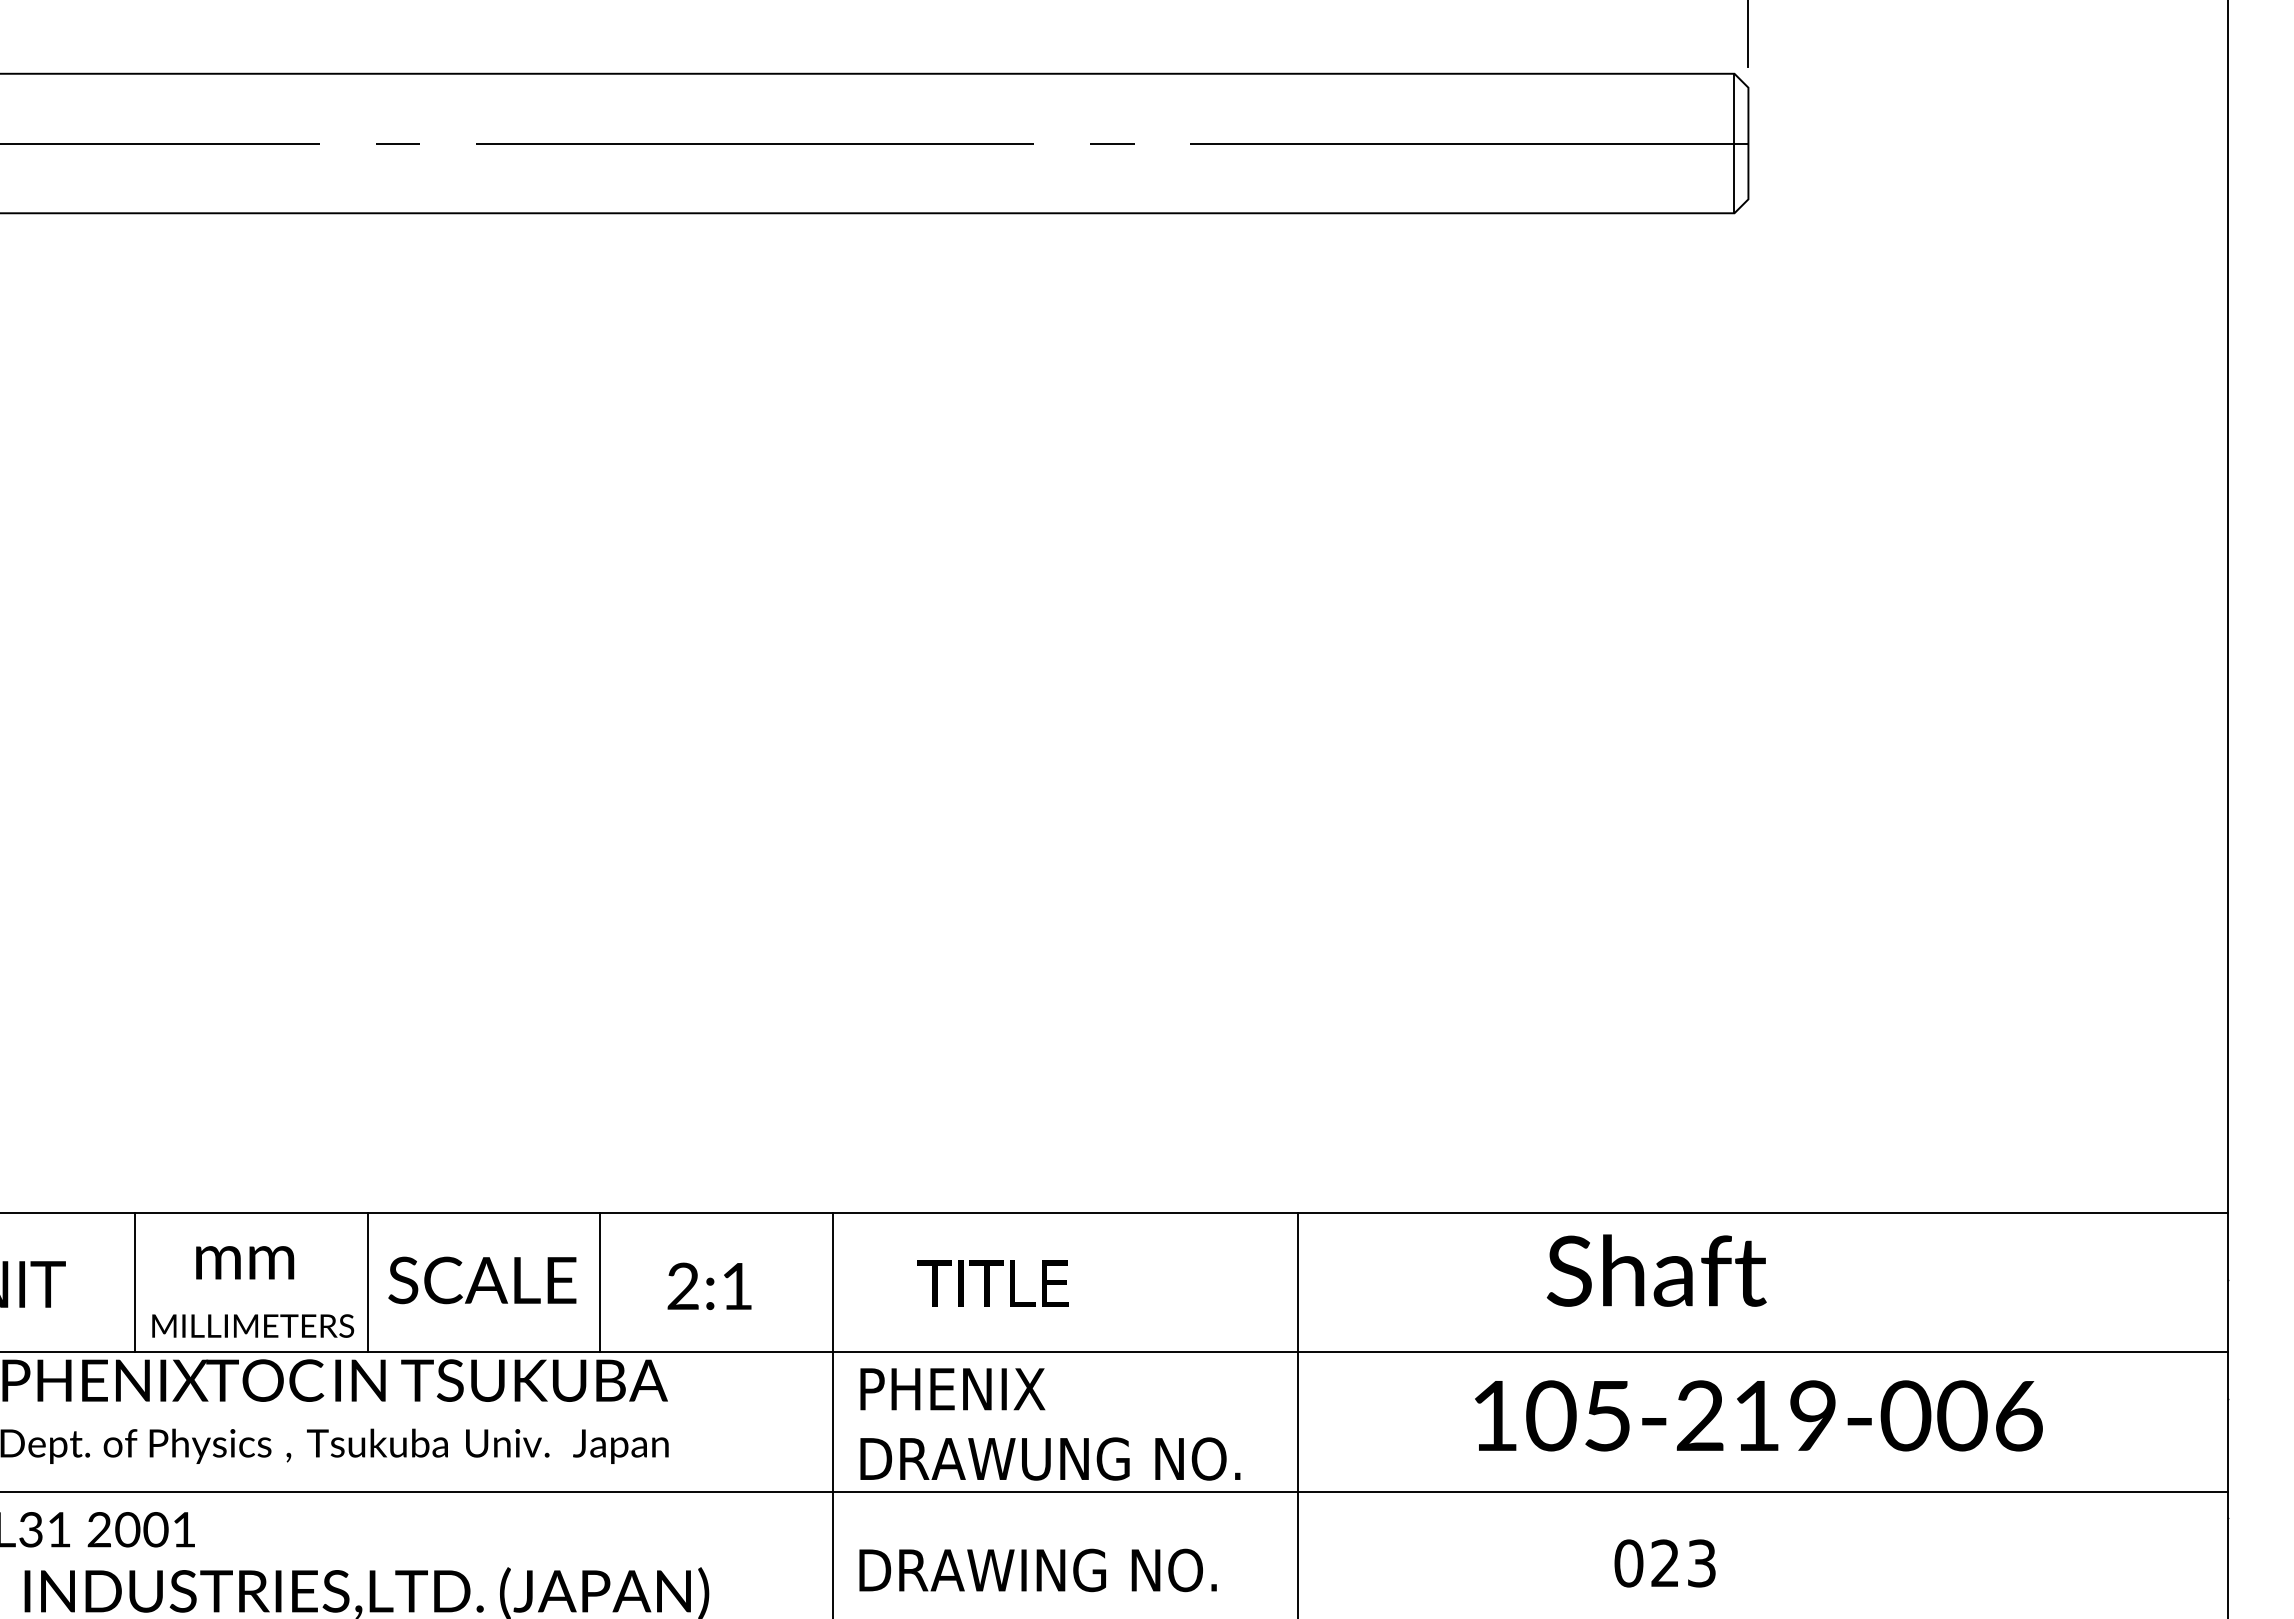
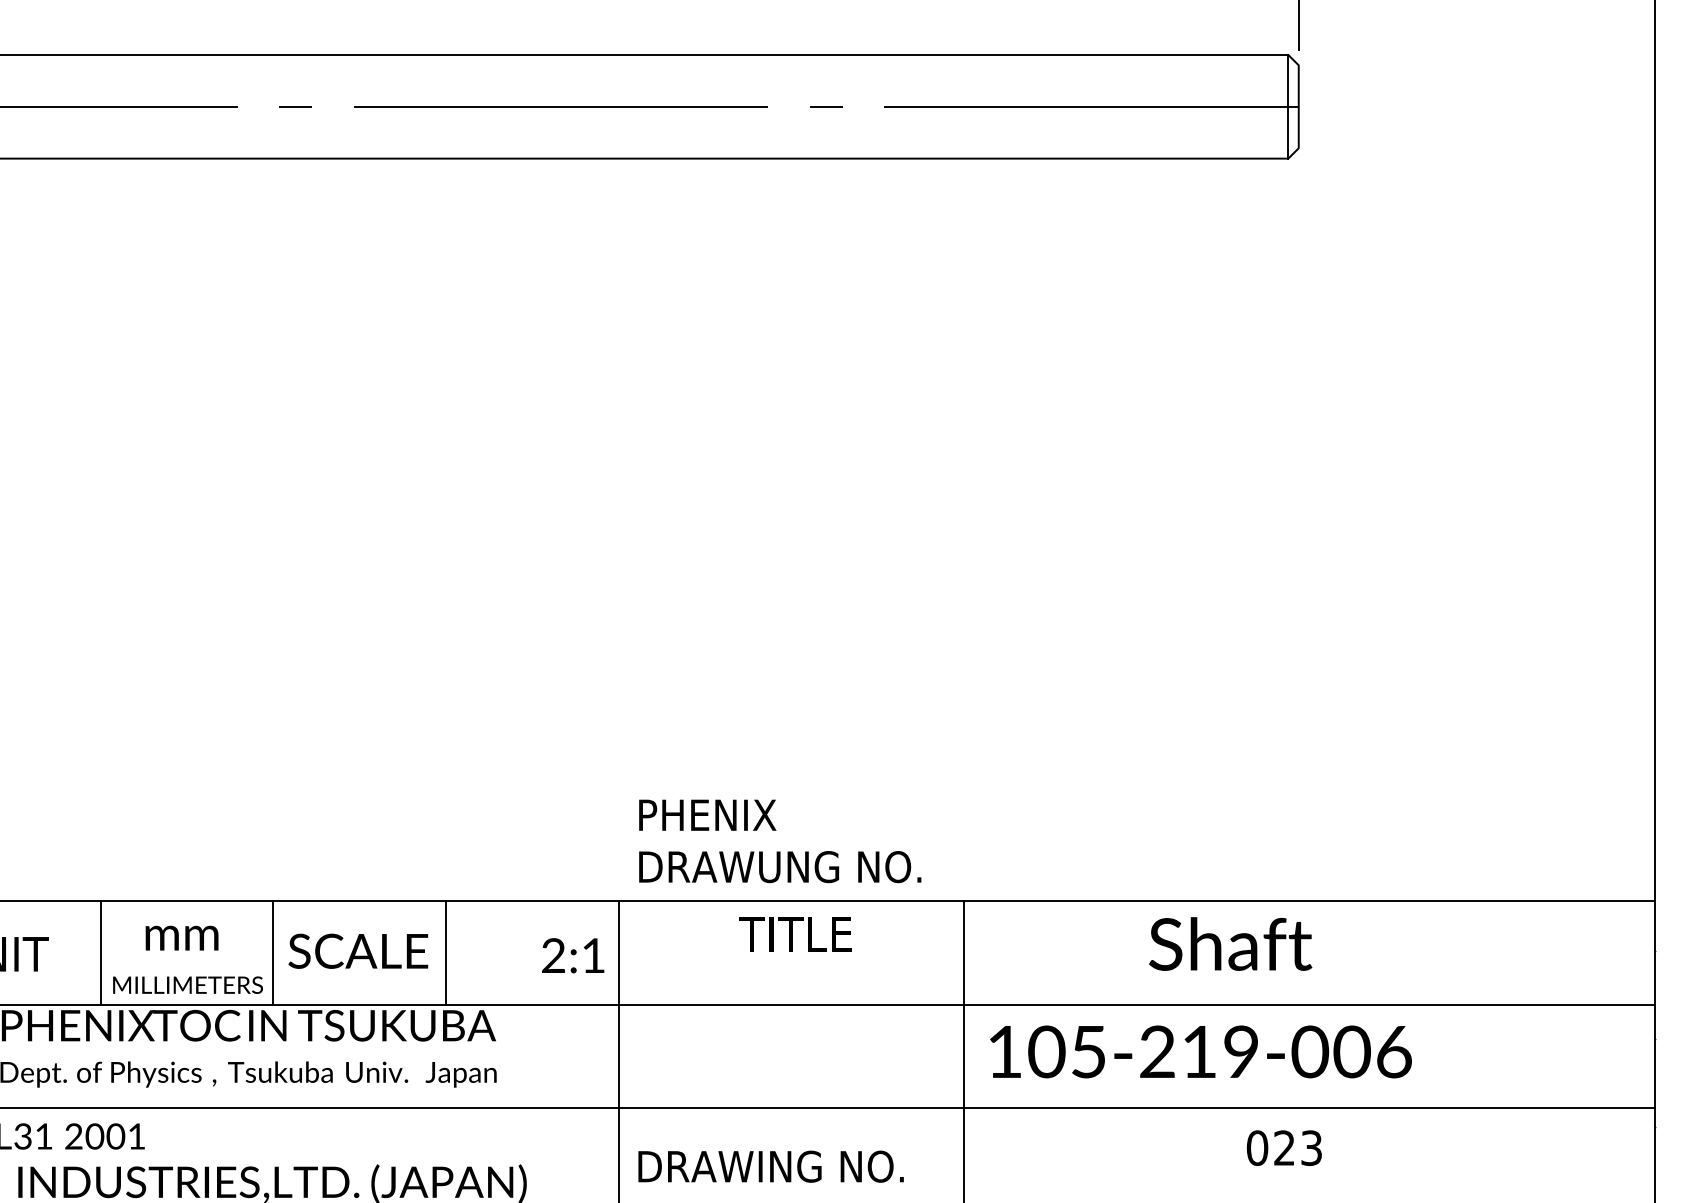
text: (992, 1283) -> (795, 934), moved
text: (709, 1285) -> (573, 955), moved
text: (1758, 1415) -> (1200, 1051), moved
text: (1050, 1424) -> (780, 841), moved
text: (1664, 1563) -> (1283, 1148), moved

